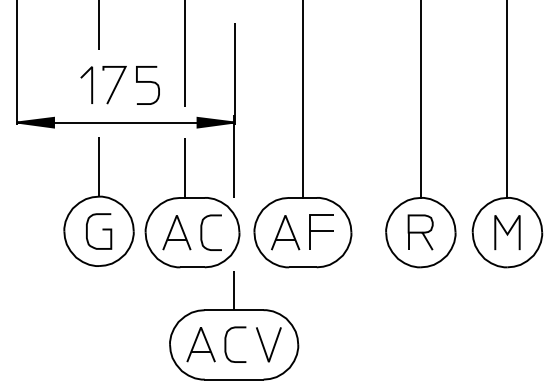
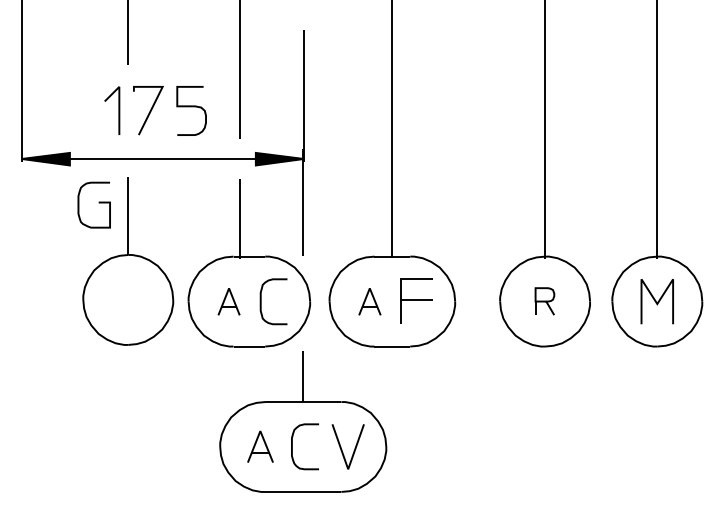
curve: (102, 230) -> (98, 203), moved
part: (176, 232) -> (228, 301), size x0.6
part: (285, 232) -> (369, 301), size x0.6
part: (420, 232) -> (544, 301), size x0.6
part: (201, 344) -> (260, 446), size x0.7

